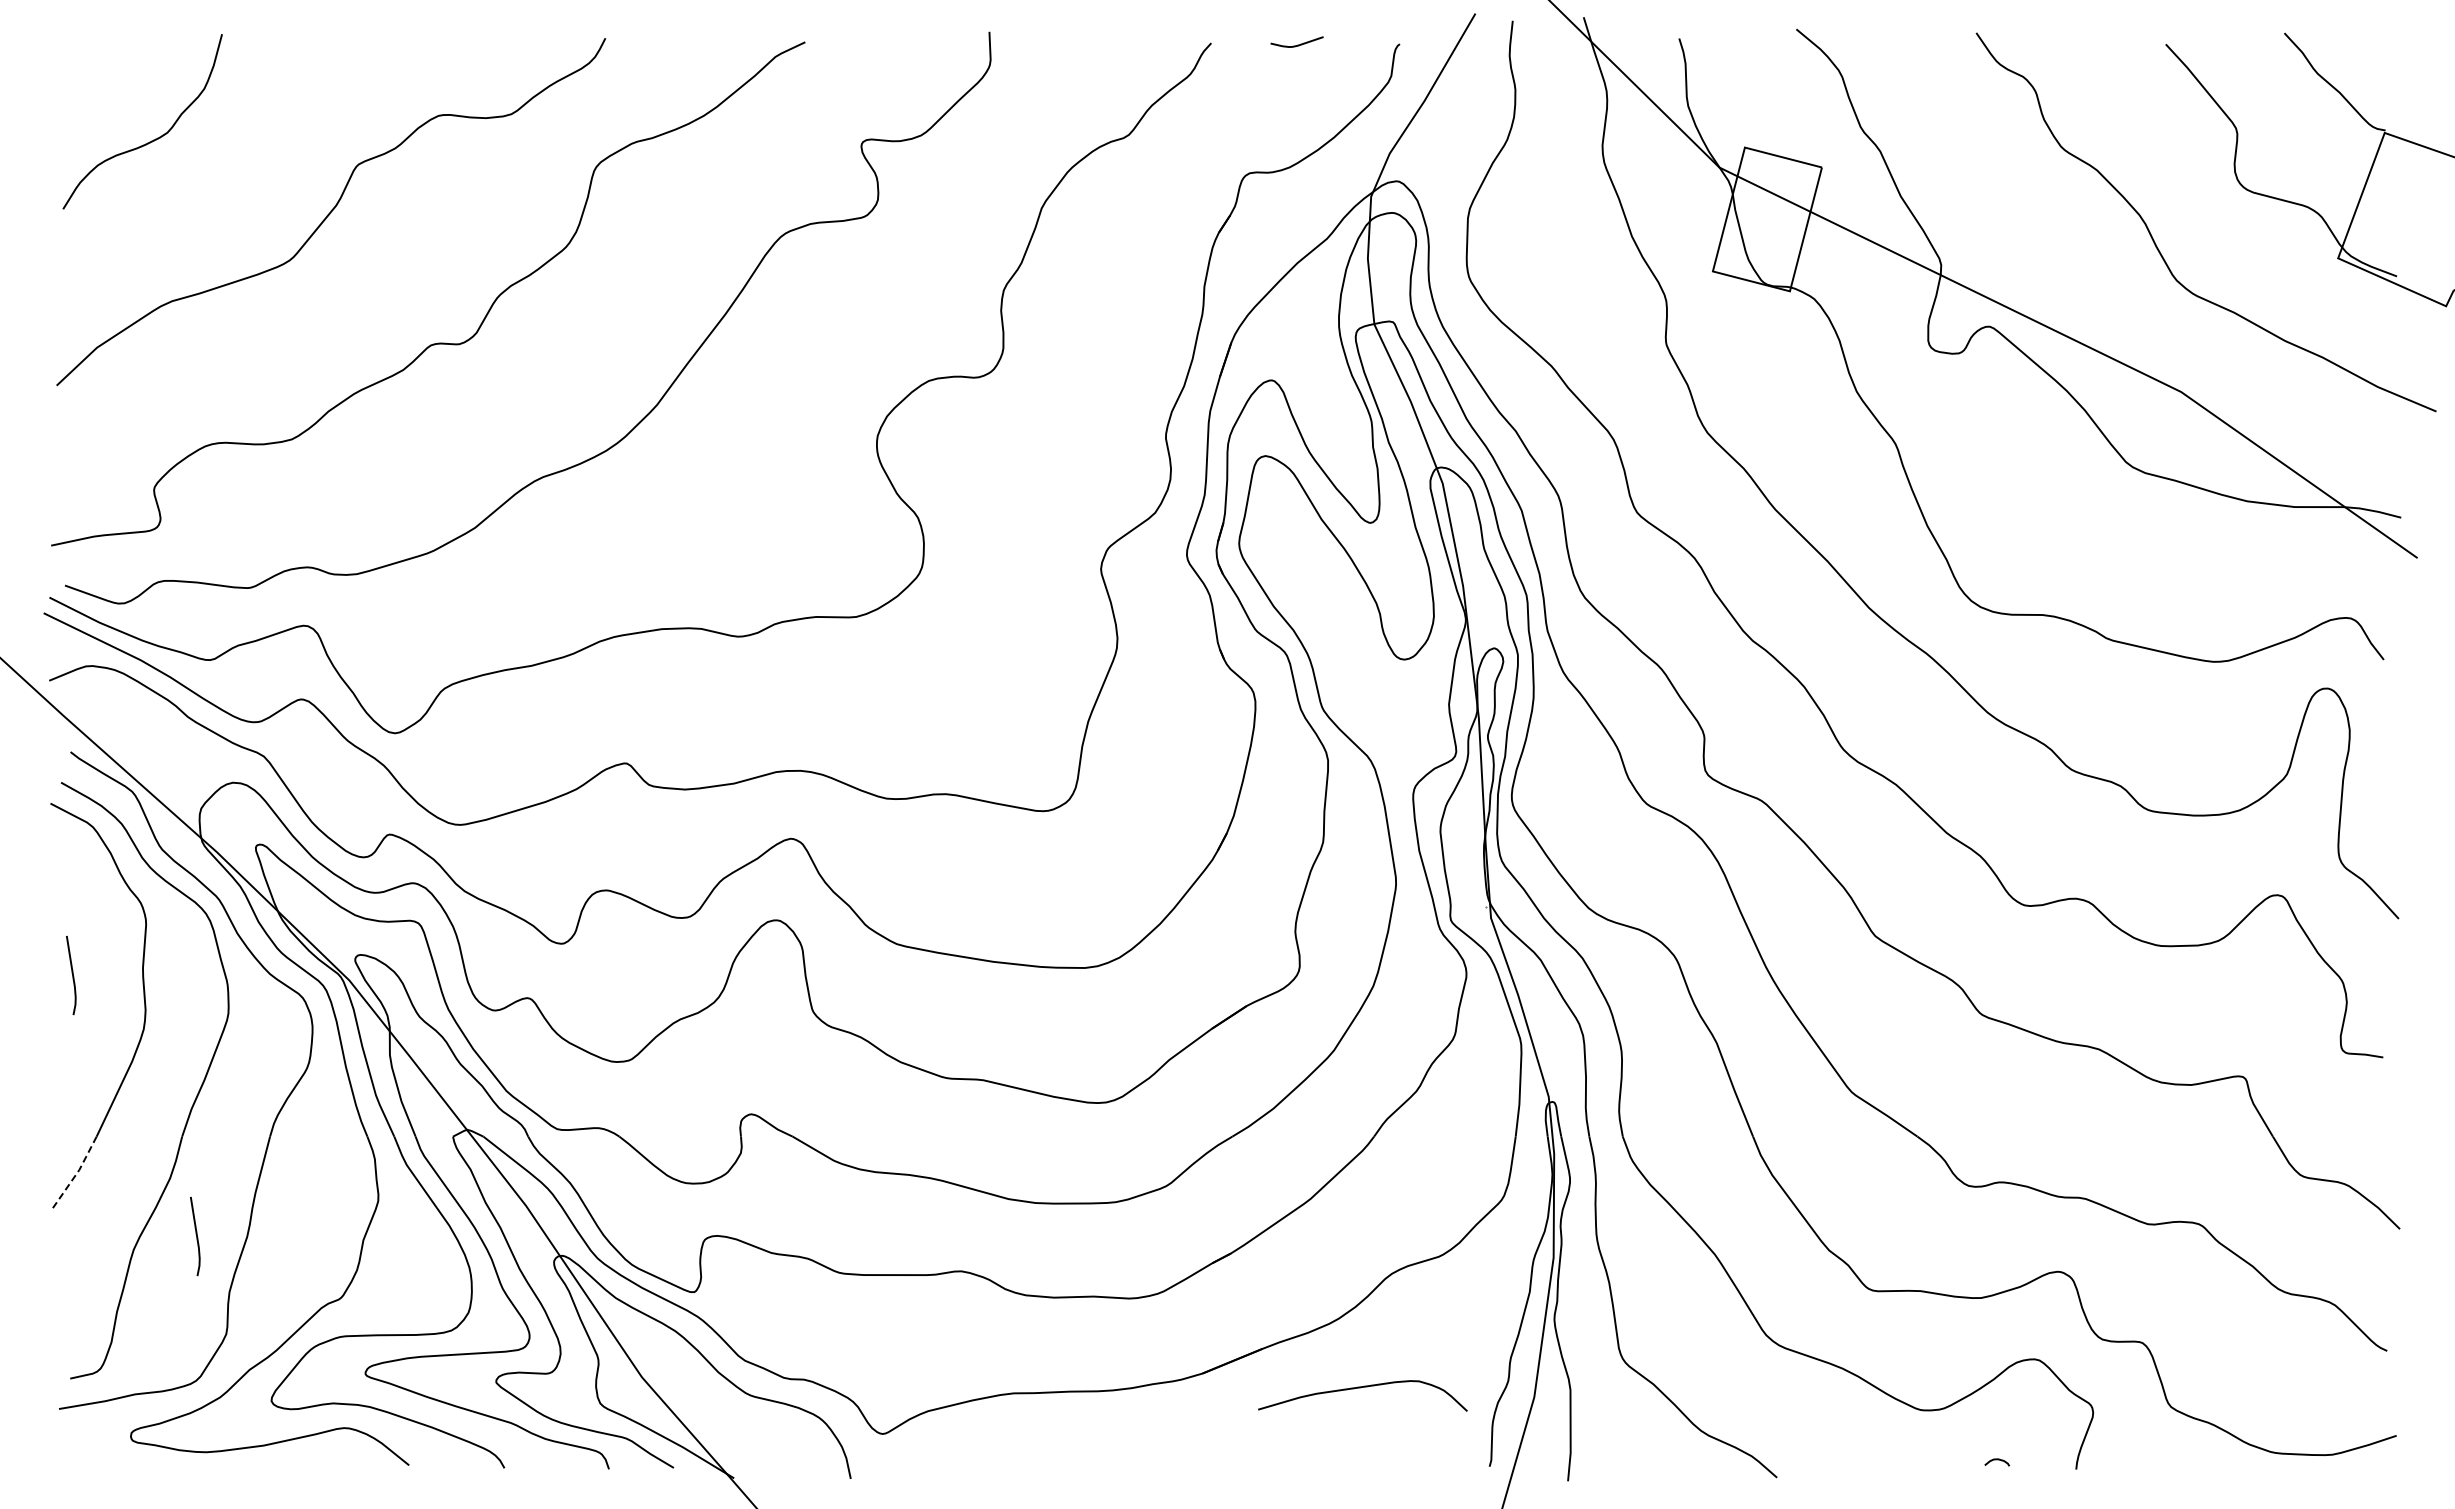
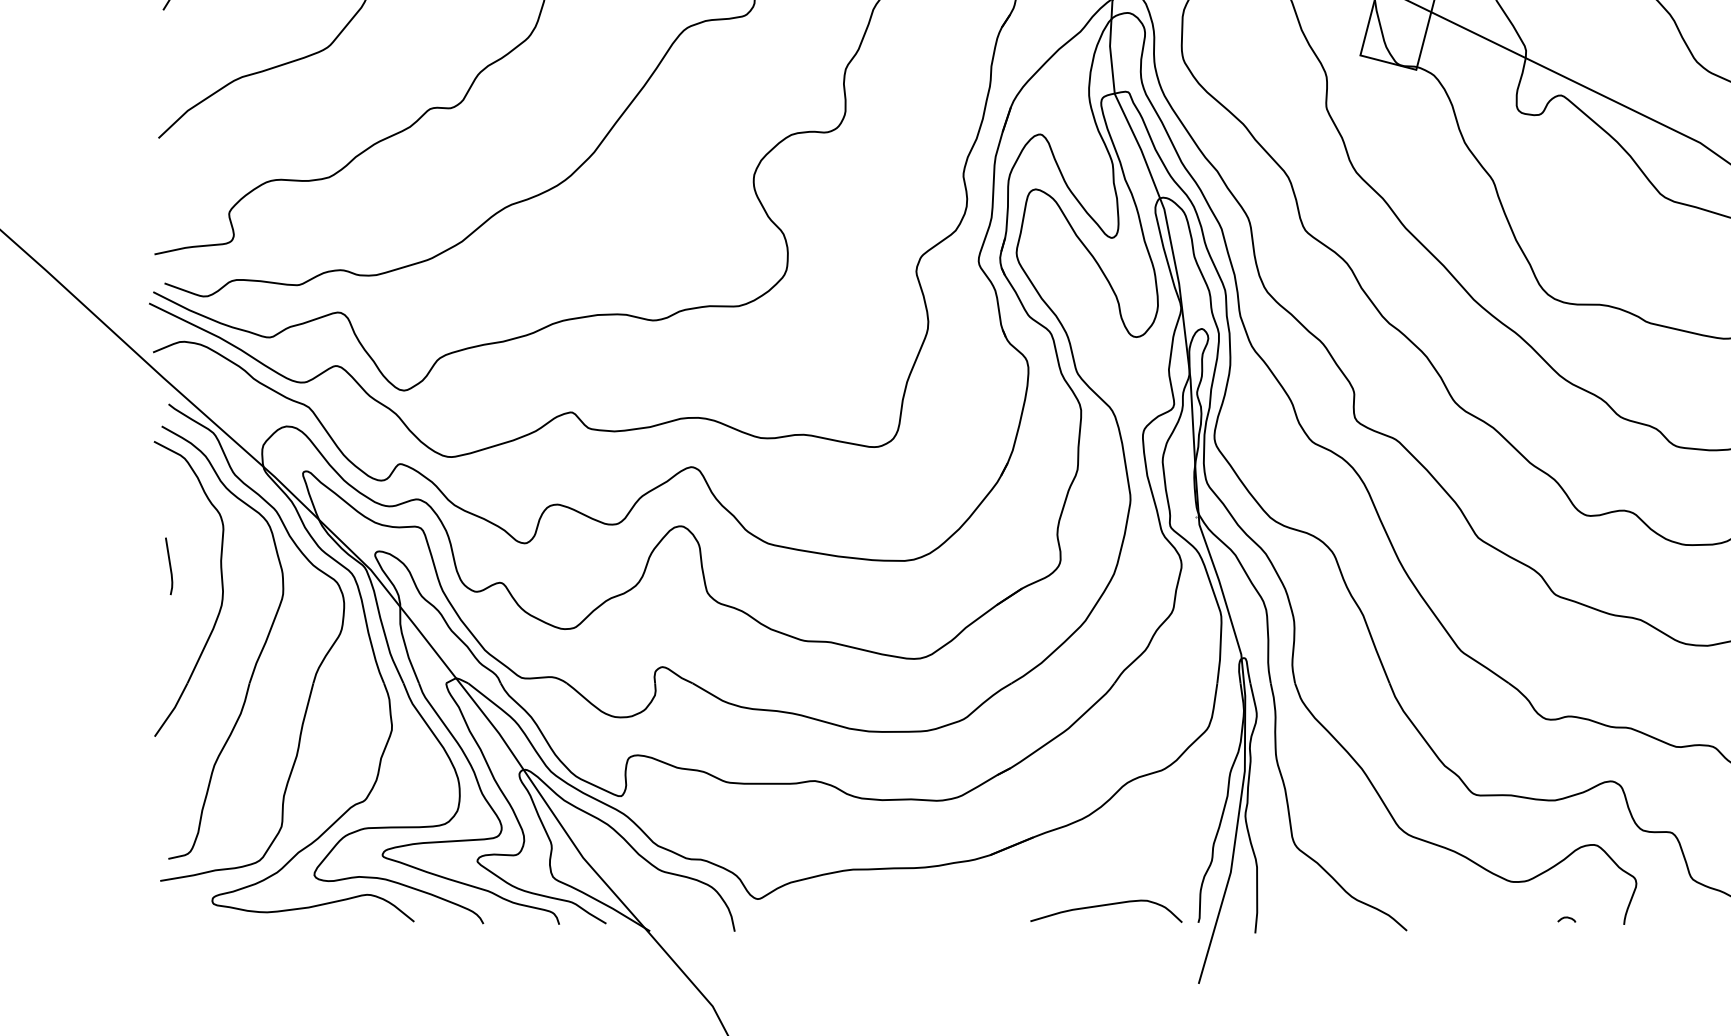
line: (76, 1174) -> (172, 710), dashed -> solid
line: (195, 1234) -> (259, 754), removed
curve: (1361, 1388) -> (1105, 905), moved

